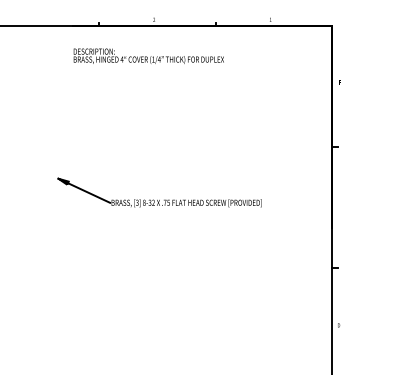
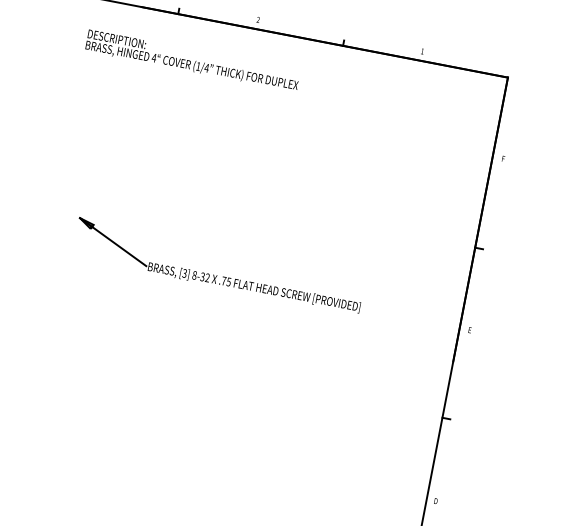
text: (148, 55) -> (192, 59), moved

